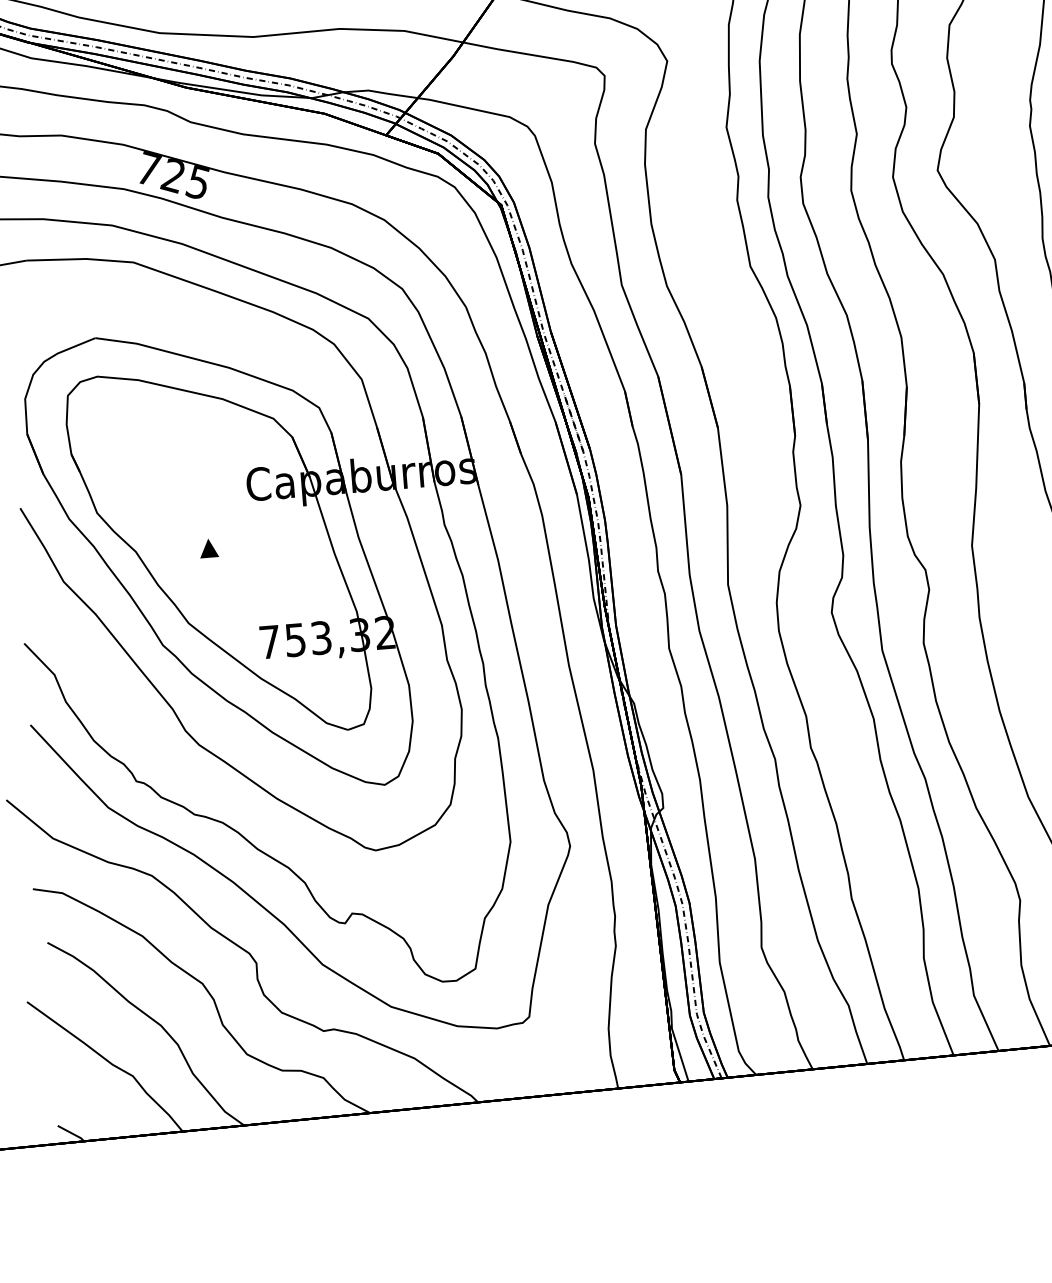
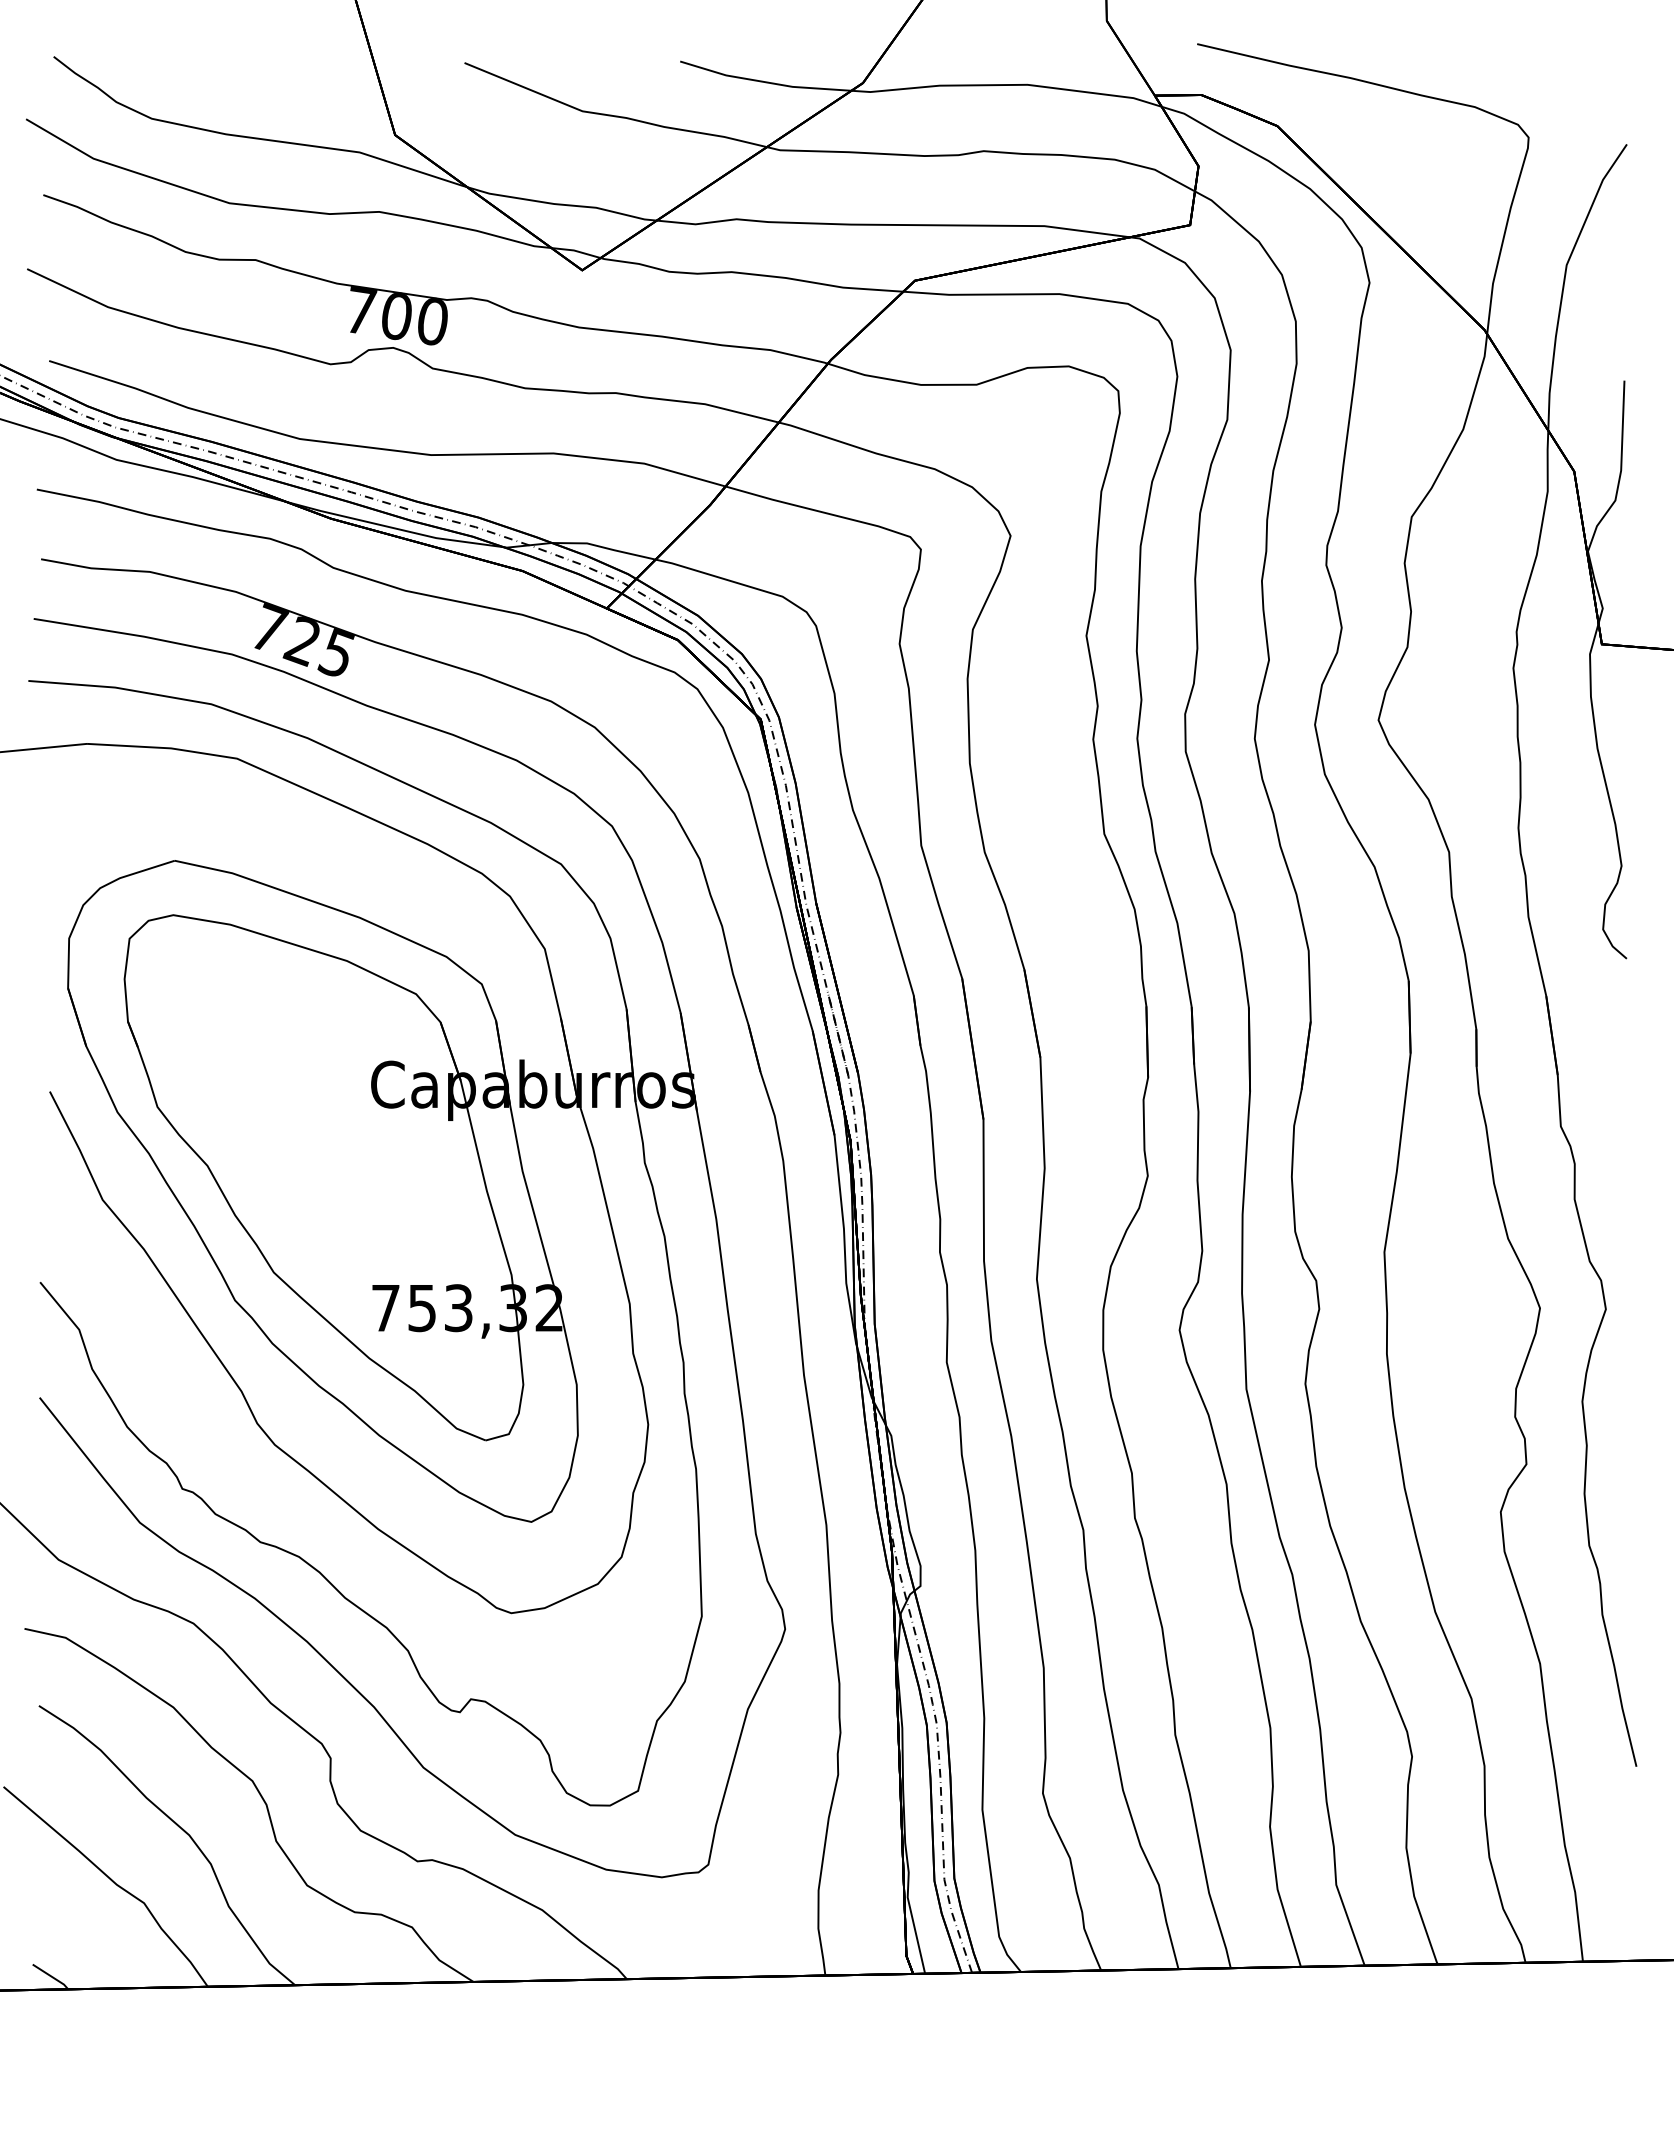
part: (208, 548) -> (310, 1169), removed

